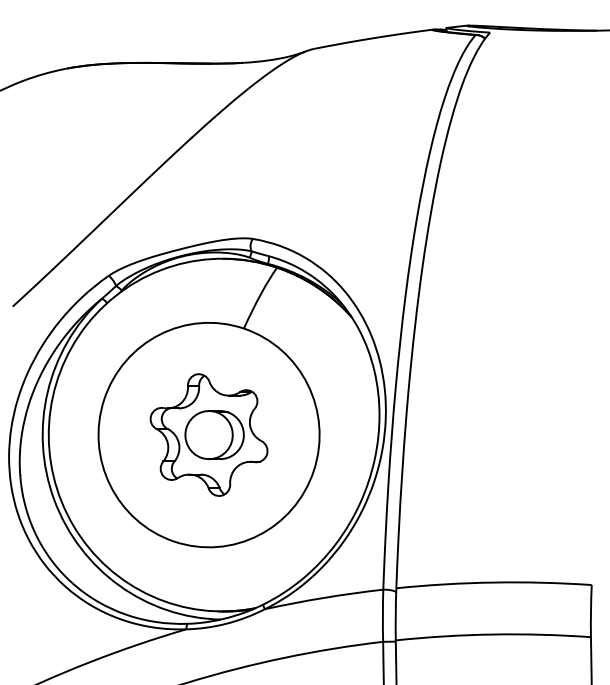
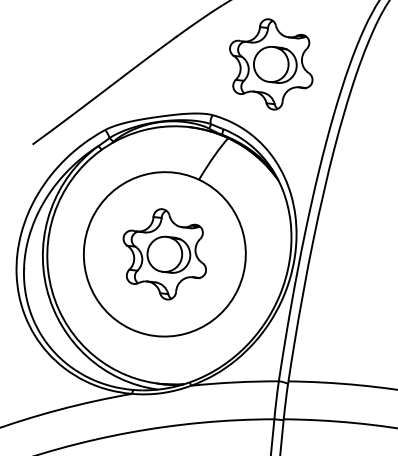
part: (323, 160) -> (270, 63), added

